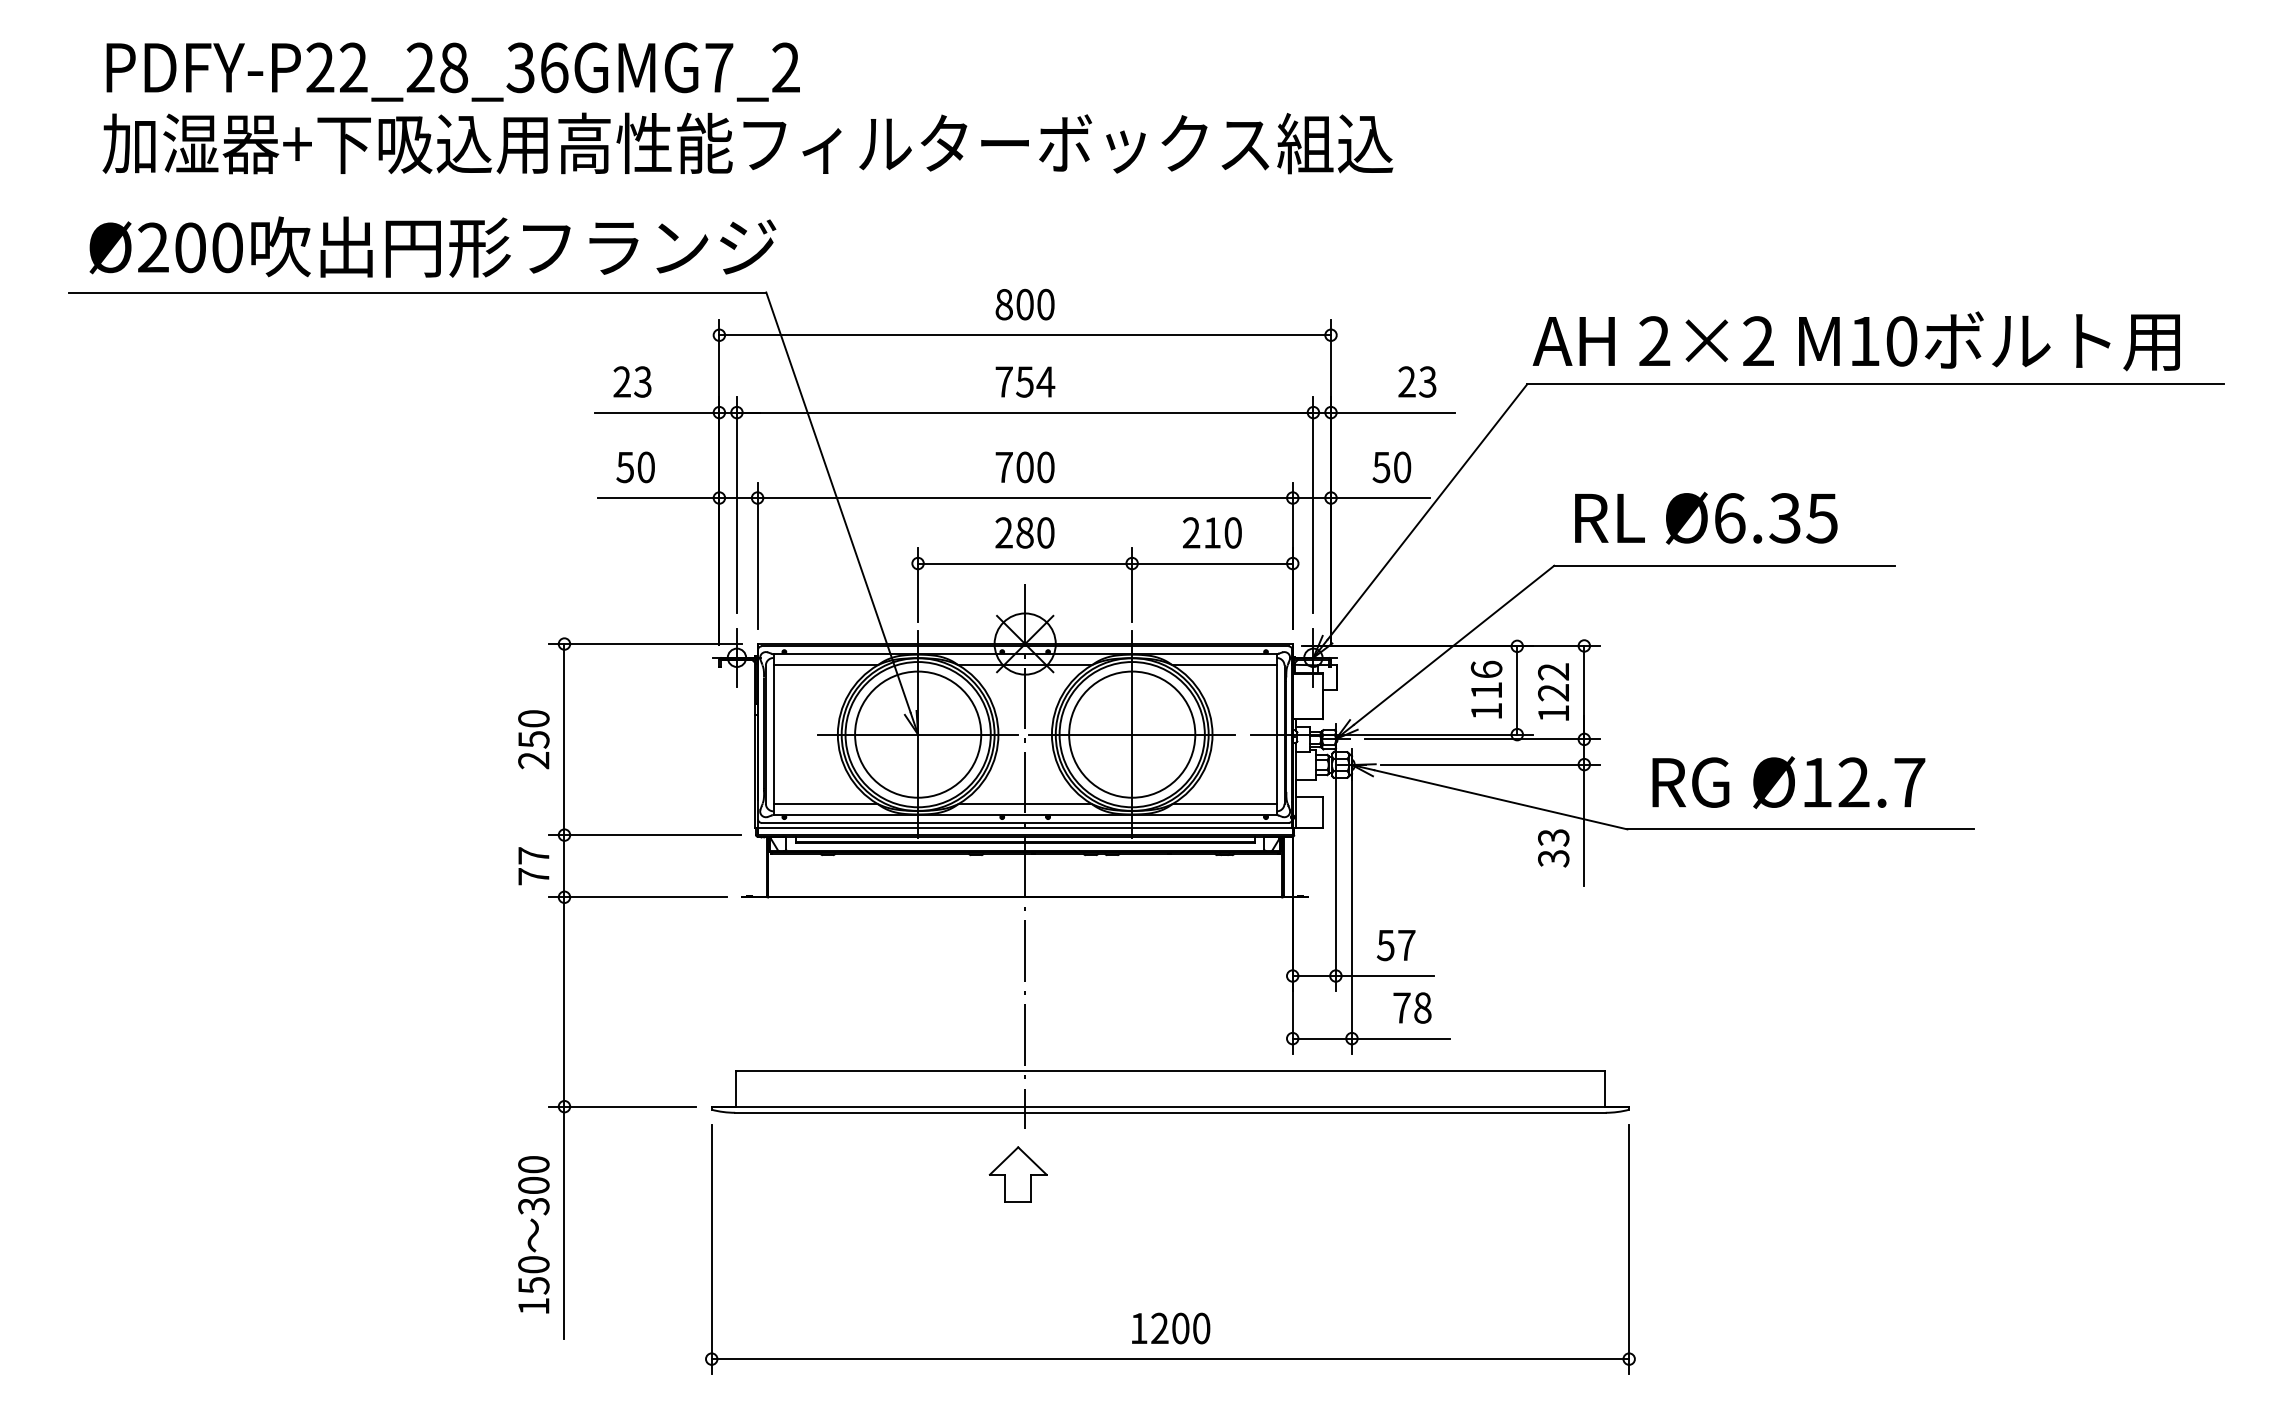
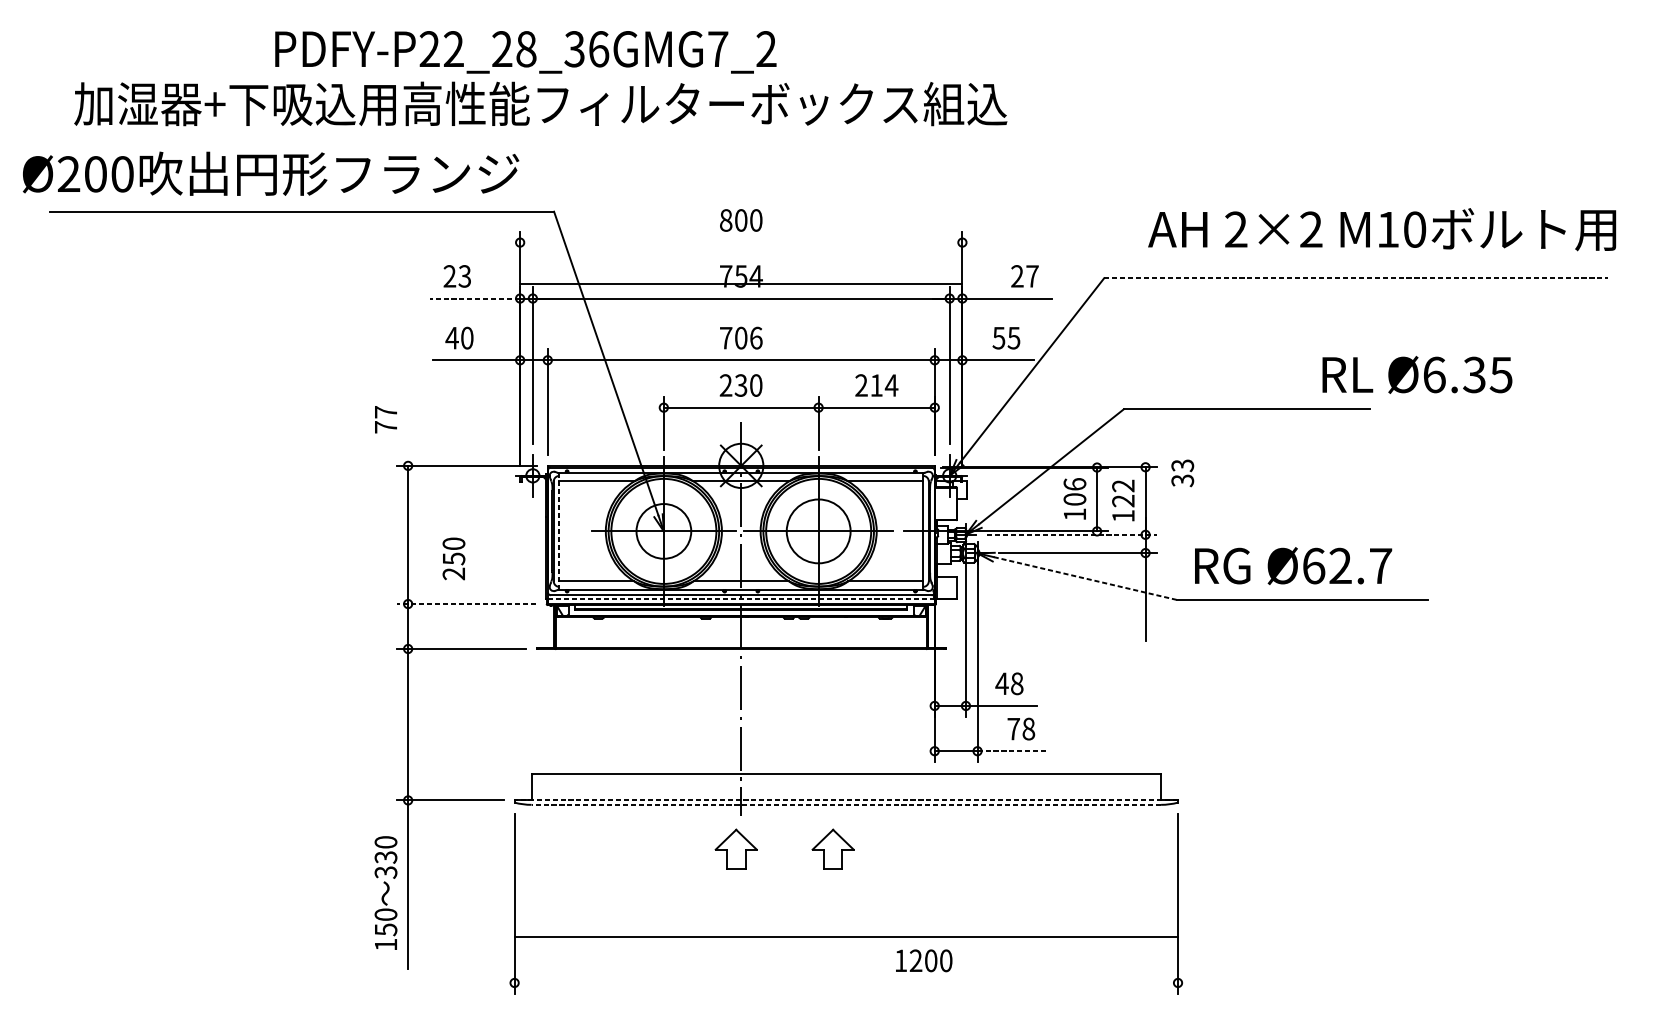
text: (452, 71) -> (525, 51), moved
text: (432, 246) -> (270, 173), moved
line: (1025, 335) -> (741, 284), moved
text: (1855, 341) -> (1381, 229), moved
text: (1427, 381) -> (1032, 276), 23 -> 27
line: (1875, 384) -> (1356, 278), solid -> dashed
line: (656, 412) -> (474, 298), solid -> dashed
text: (624, 467) -> (451, 338), 50 -> 40
text: (1045, 467) -> (755, 338), 700 -> 706
text: (1402, 467) -> (1014, 338), 50 -> 55
text: (1706, 517) -> (1417, 374), moved
text: (1024, 532) -> (740, 385), 280 -> 230
text: (1232, 532) -> (891, 385), 210 -> 214
text: (1486, 689) -> (1074, 498), 116 -> 106
line: (773, 734) -> (559, 531), solid -> dashed
circle: (918, 734) -> (664, 531), size x0.6
circle: (1132, 734) -> (818, 531), size x0.7
text: (533, 739) -> (453, 558), moved
line: (1482, 739) -> (1071, 534), solid -> dashed
text: (1817, 782) -> (1314, 566), Ø12.7 -> Ø62.7
line: (1500, 799) -> (1084, 578), solid -> dashed
line: (1025, 827) -> (741, 598), solid -> dashed
line: (644, 835) -> (466, 604), solid -> dashed
text: (1553, 848) -> (1182, 473), moved
text: (533, 866) -> (385, 419), moved
text: (1395, 945) -> (1009, 683), 57 -> 48
line: (1401, 1038) -> (1013, 751), solid -> dashed
line: (1170, 1106) -> (846, 800), solid -> dashed
line: (1169, 1112) -> (845, 804), solid -> dashed
part: (1151, 1174) -> (832, 849), added
text: (533, 1185) -> (385, 857), 300 -> 330
text: (1171, 1328) -> (924, 960), moved
line: (1170, 1359) -> (846, 937), moved

